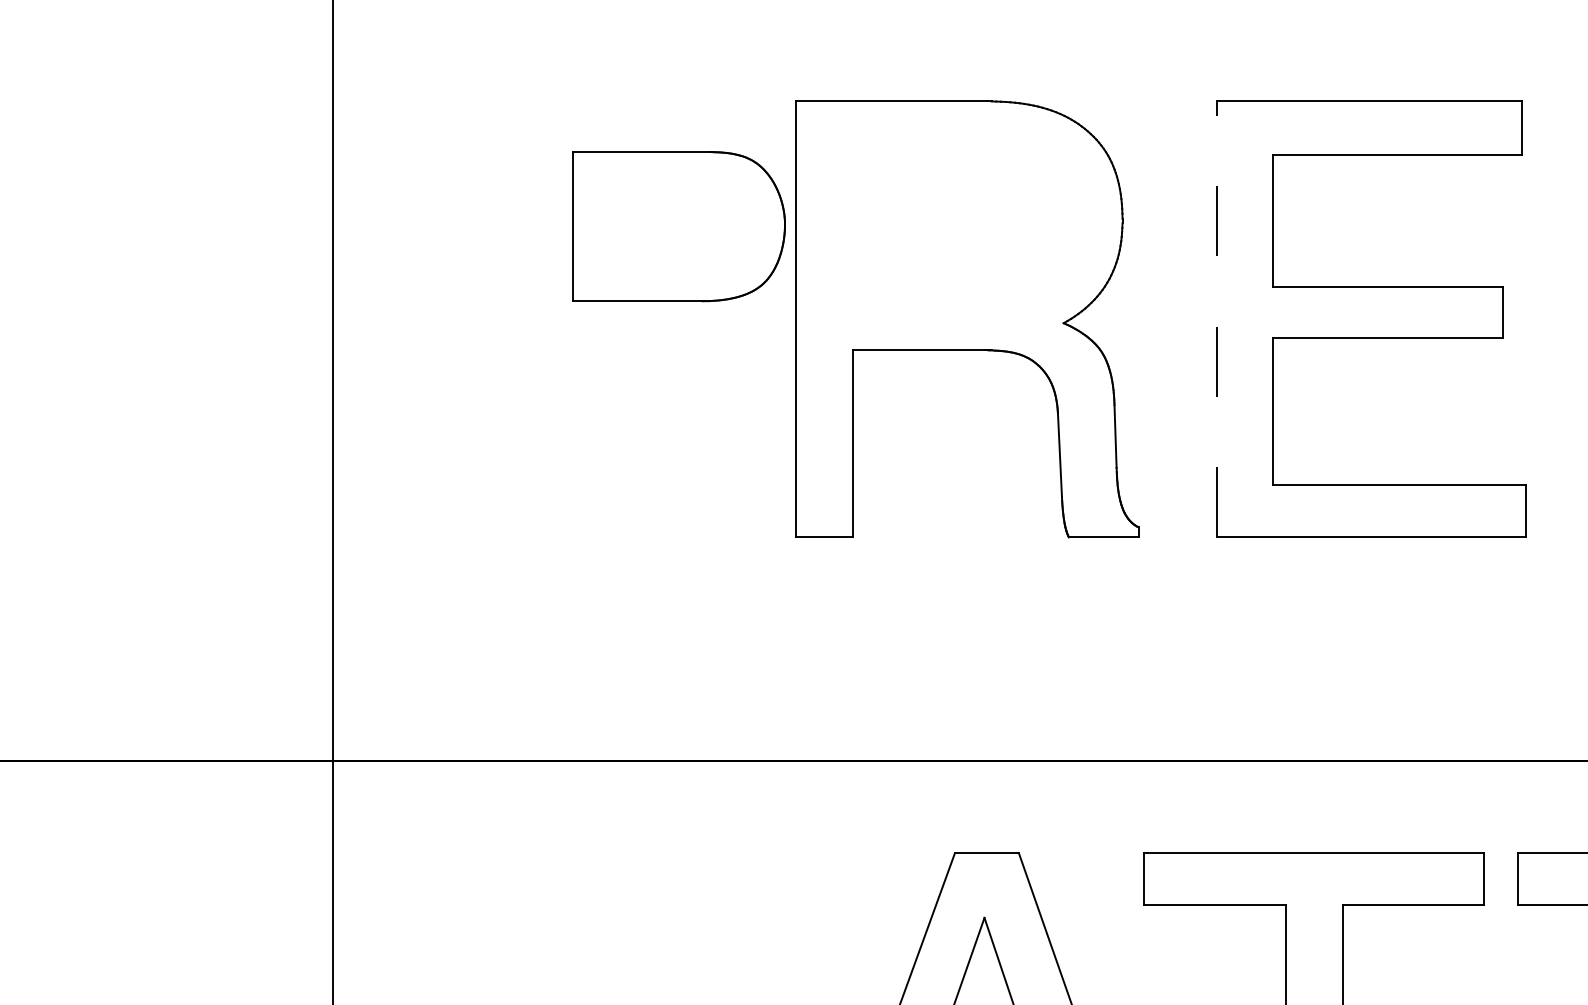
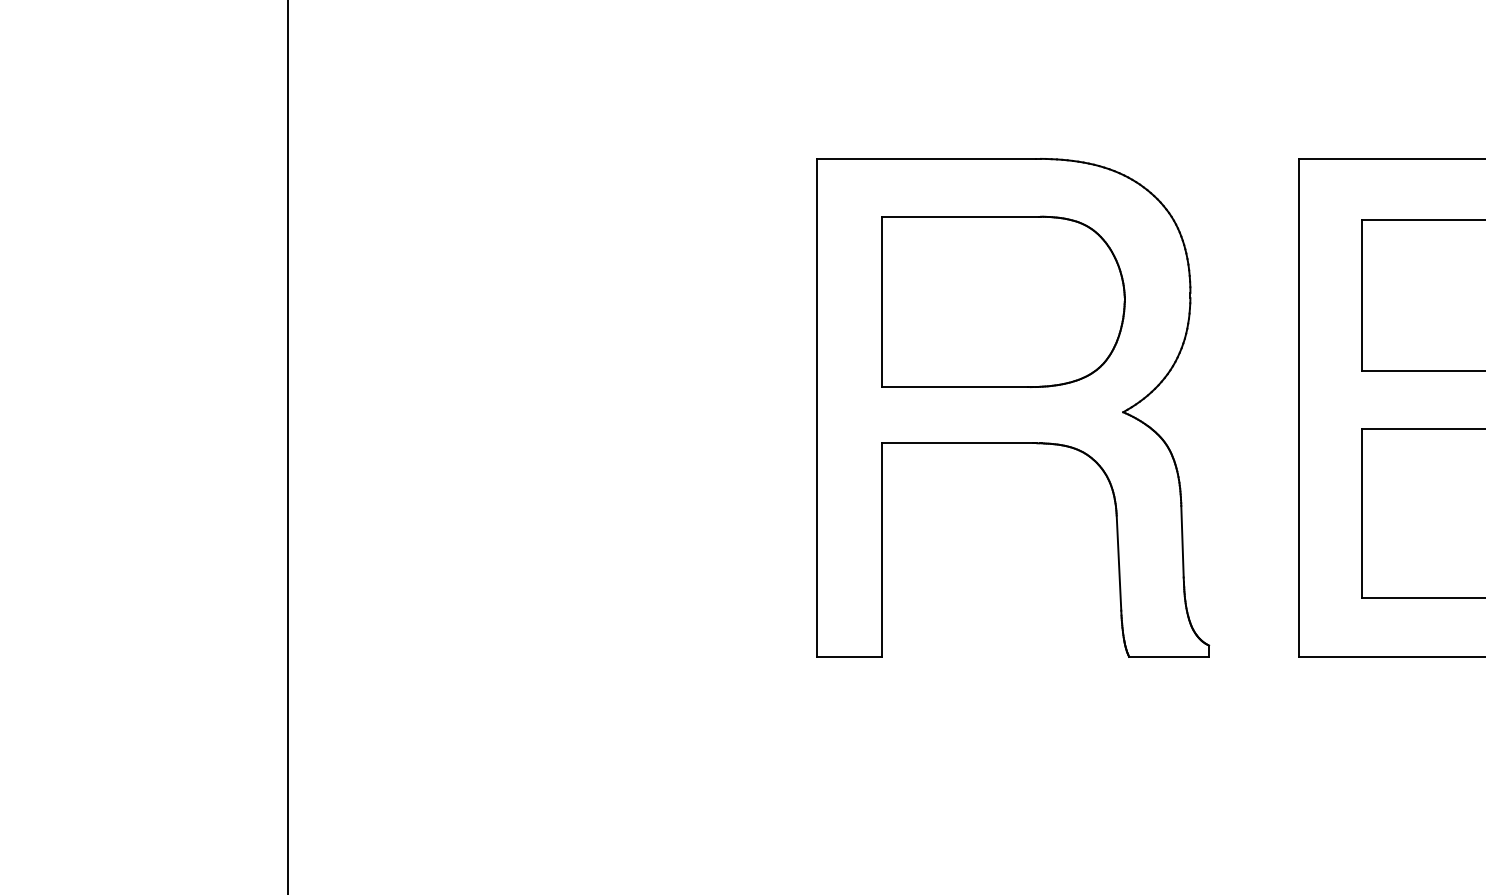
part: (678, 226) -> (1003, 301), moved
line: (1217, 319) -> (1298, 407), dashed -> solid

